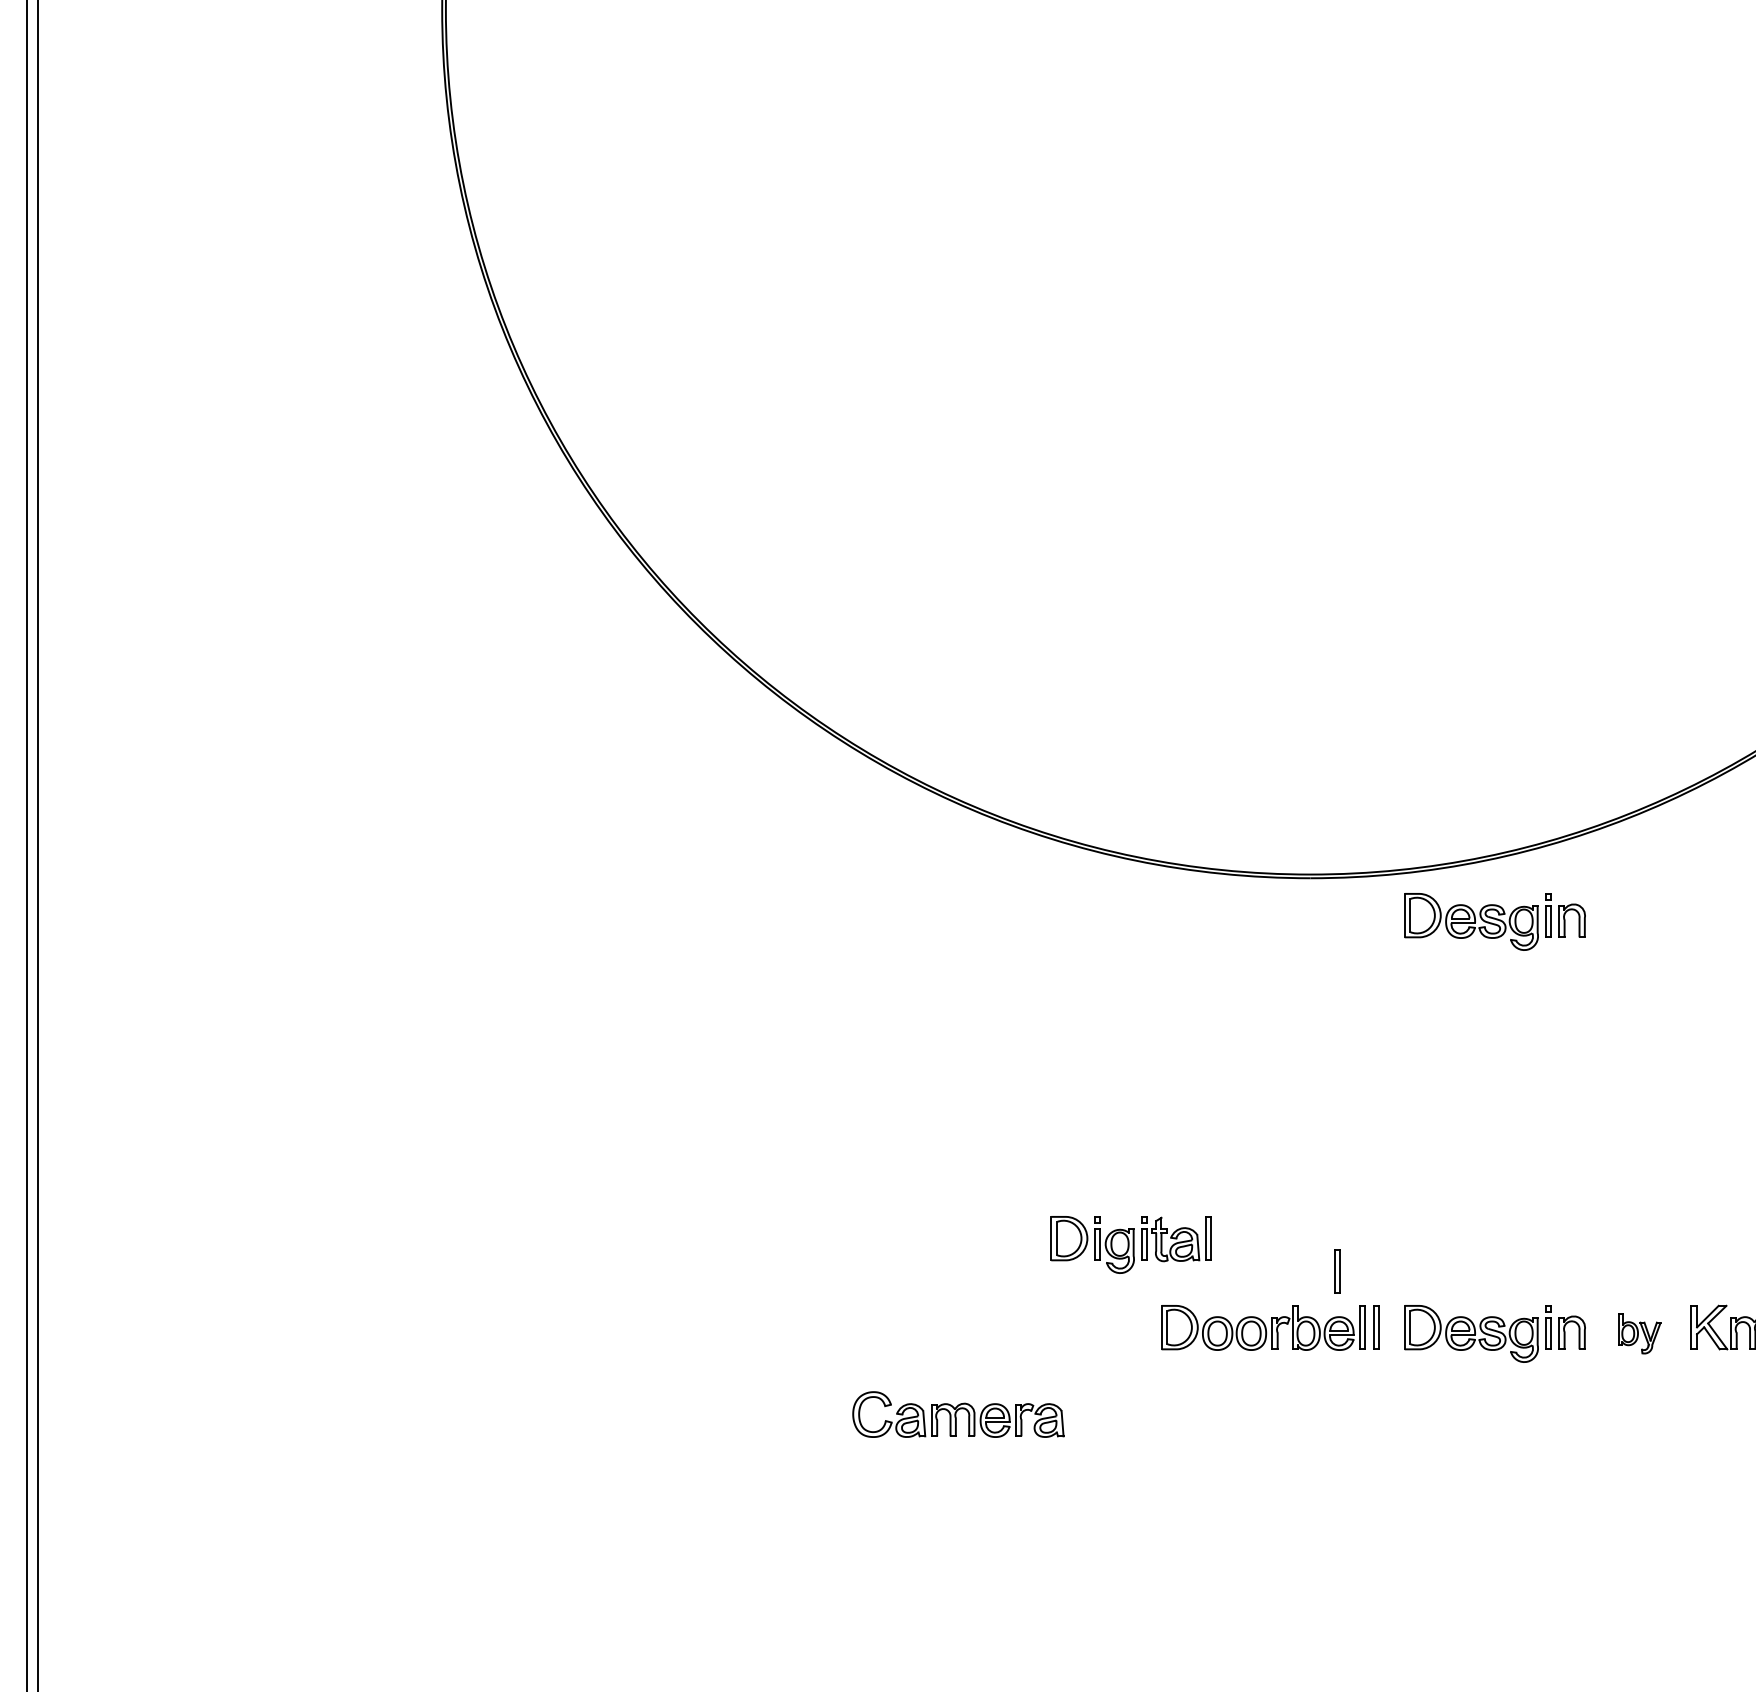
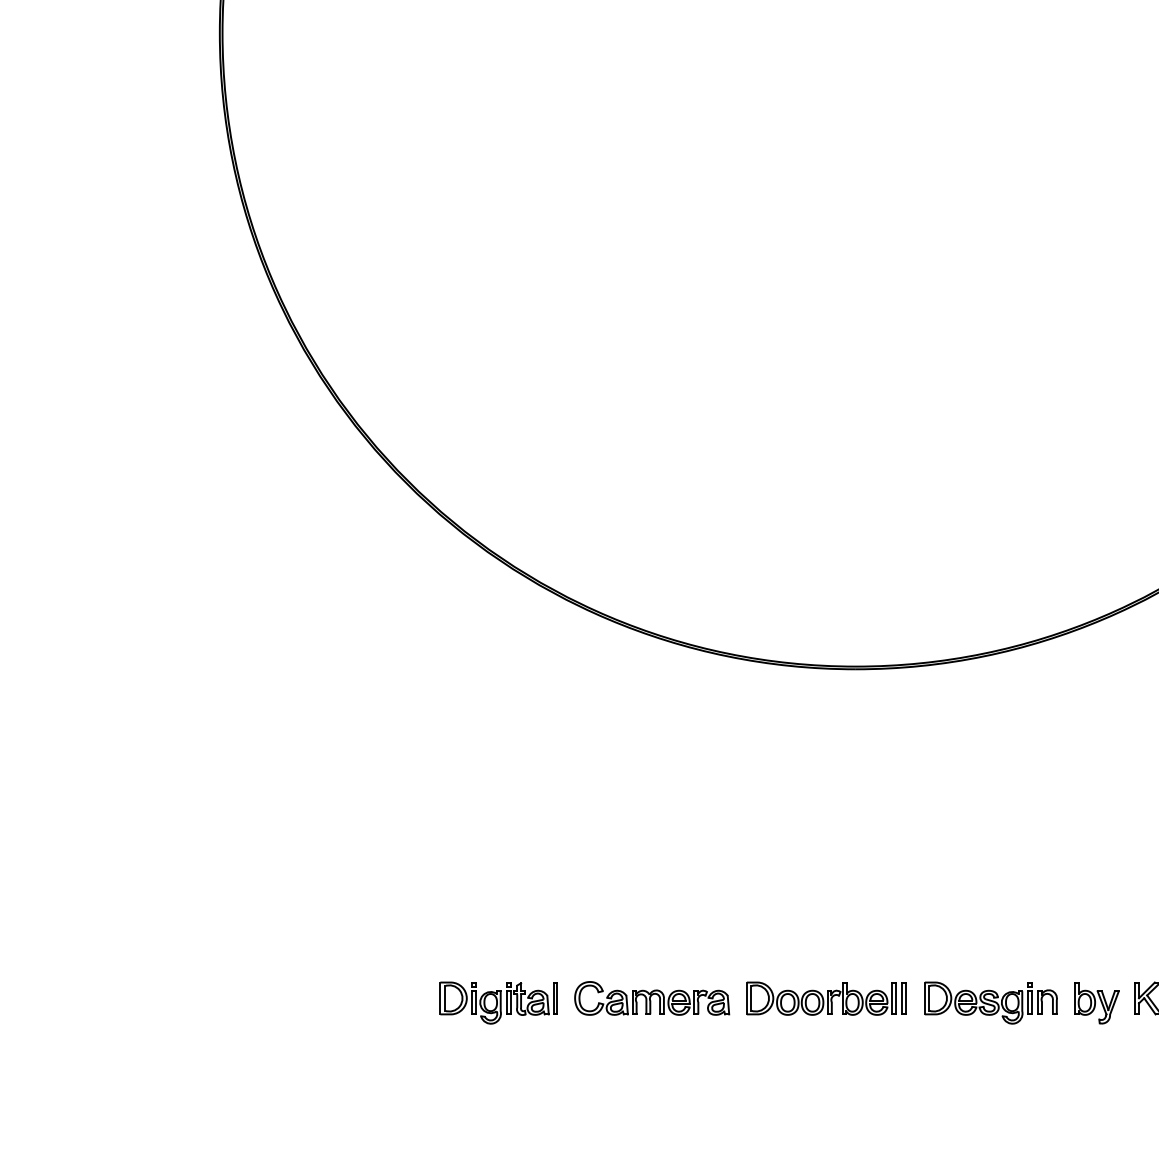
part: (1494, 921) -> (990, 700), removed
part: (1130, 1244) -> (498, 1002), moved
part: (1337, 1271) -> (875, 957), removed
part: (1639, 1333) -> (1096, 1002), size x1.43
part: (958, 1414) -> (652, 998), moved

